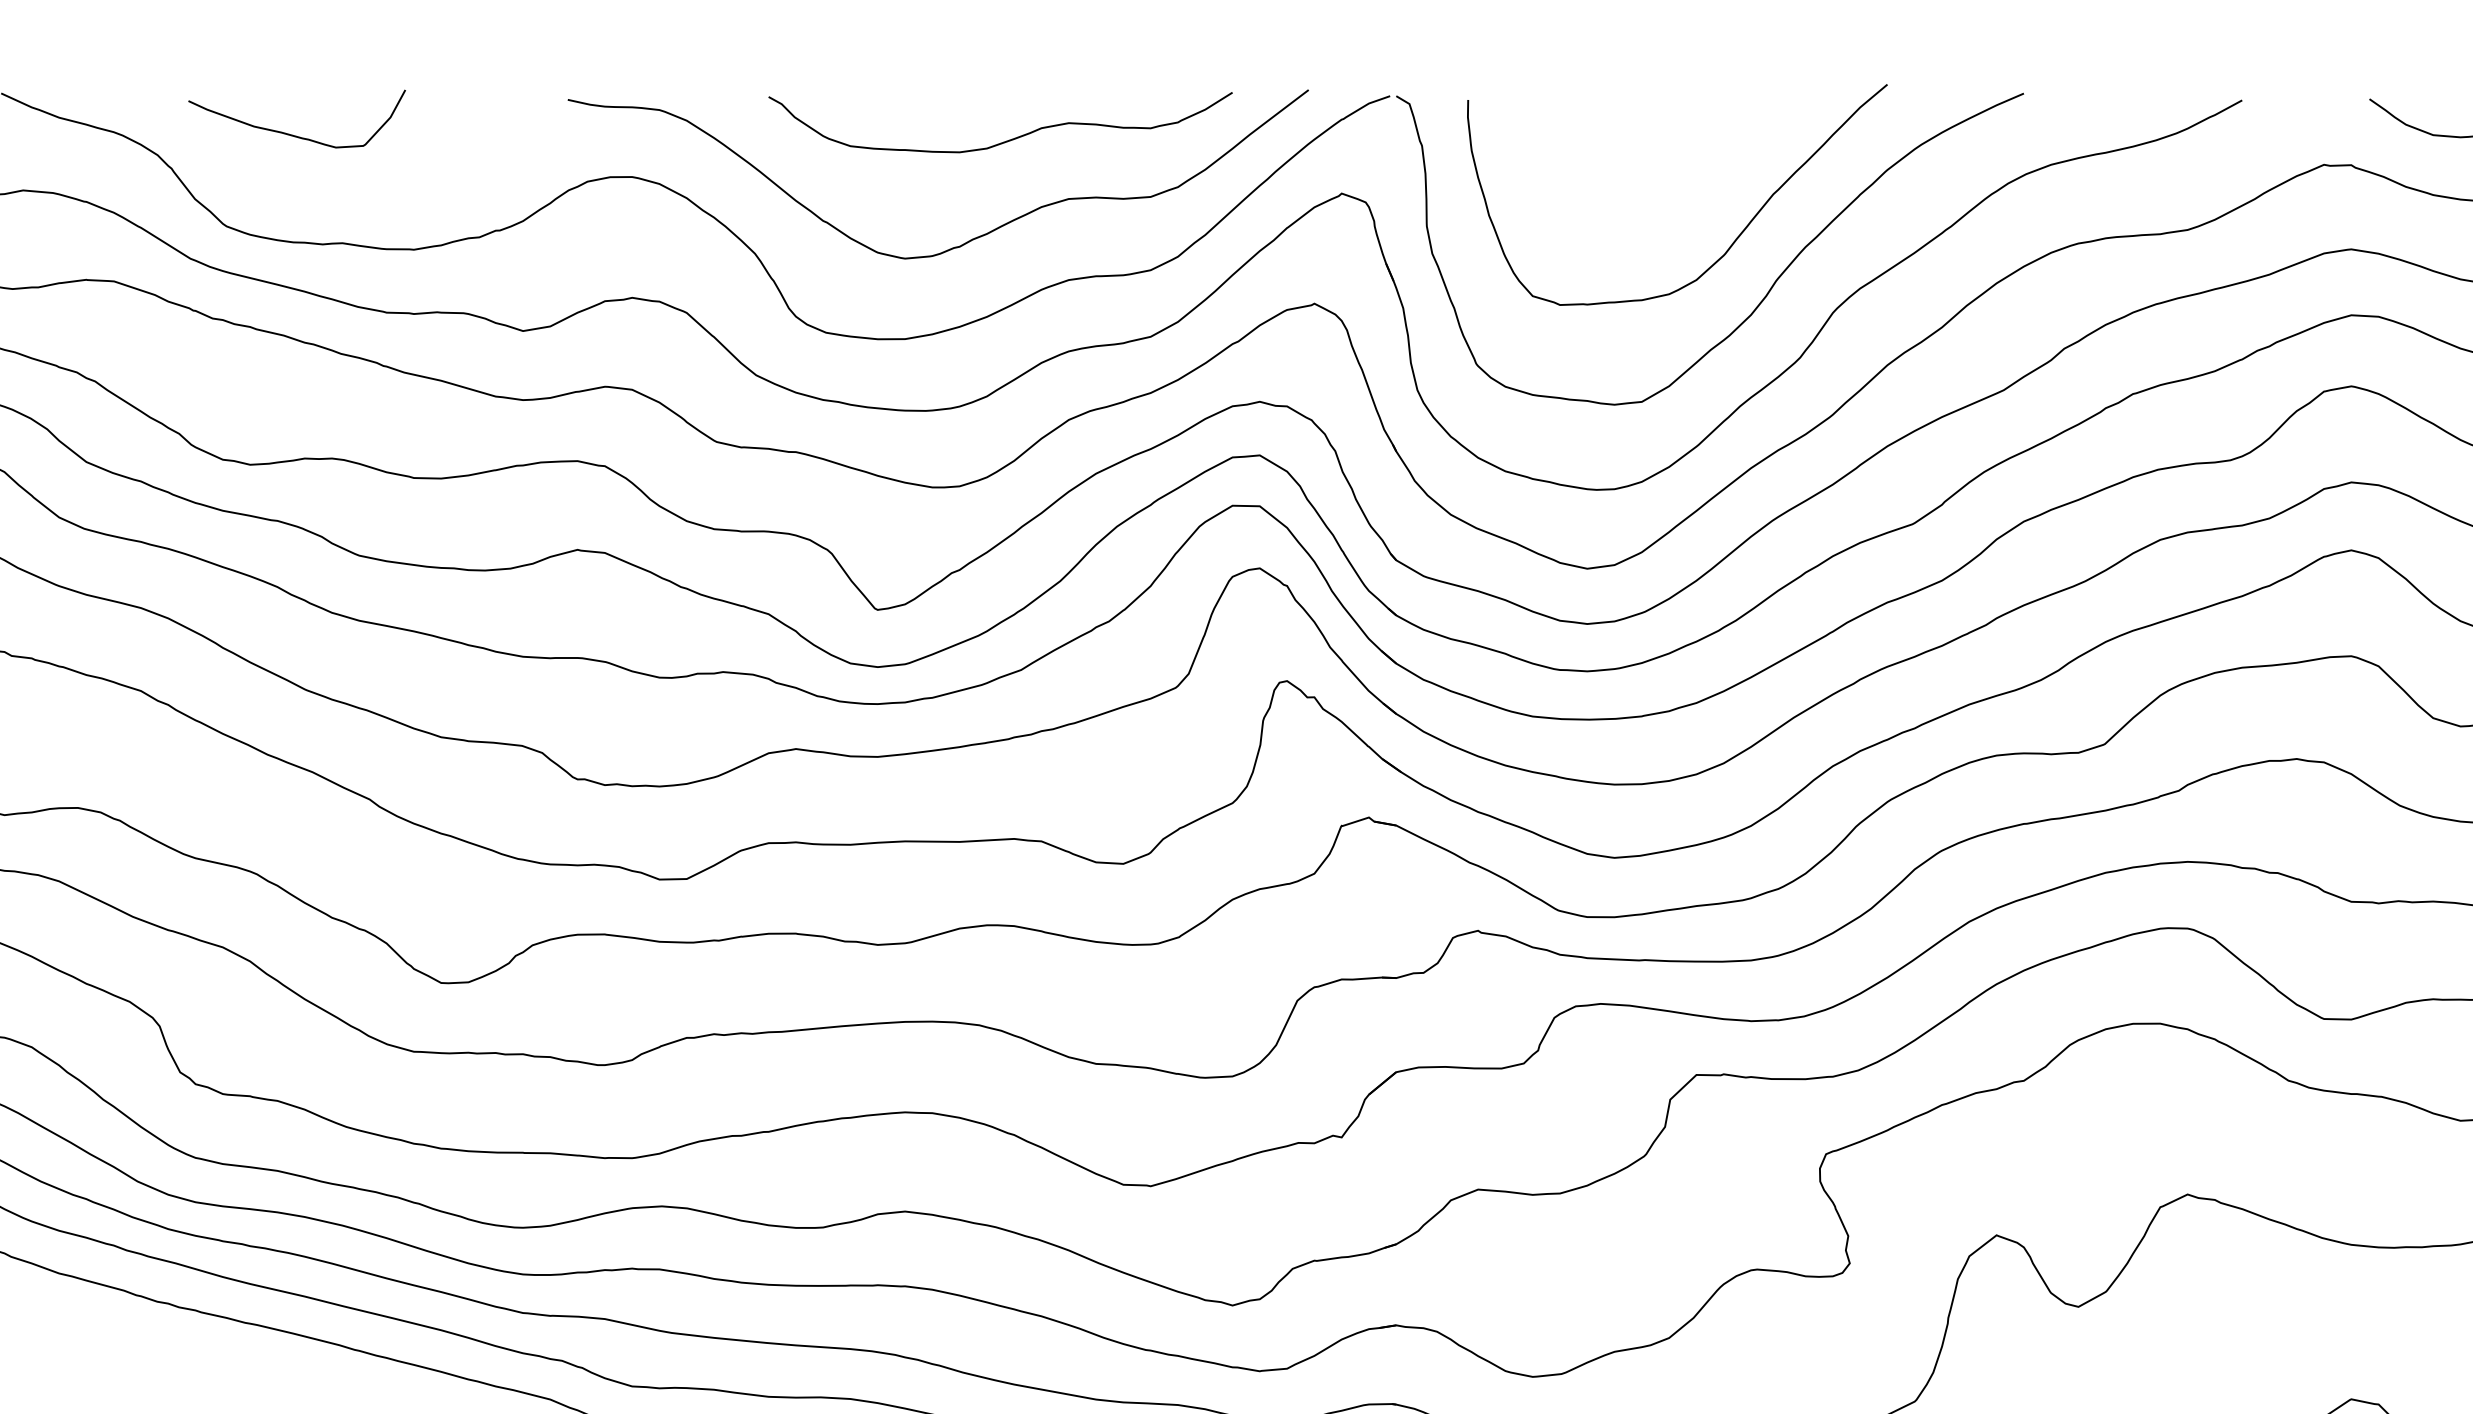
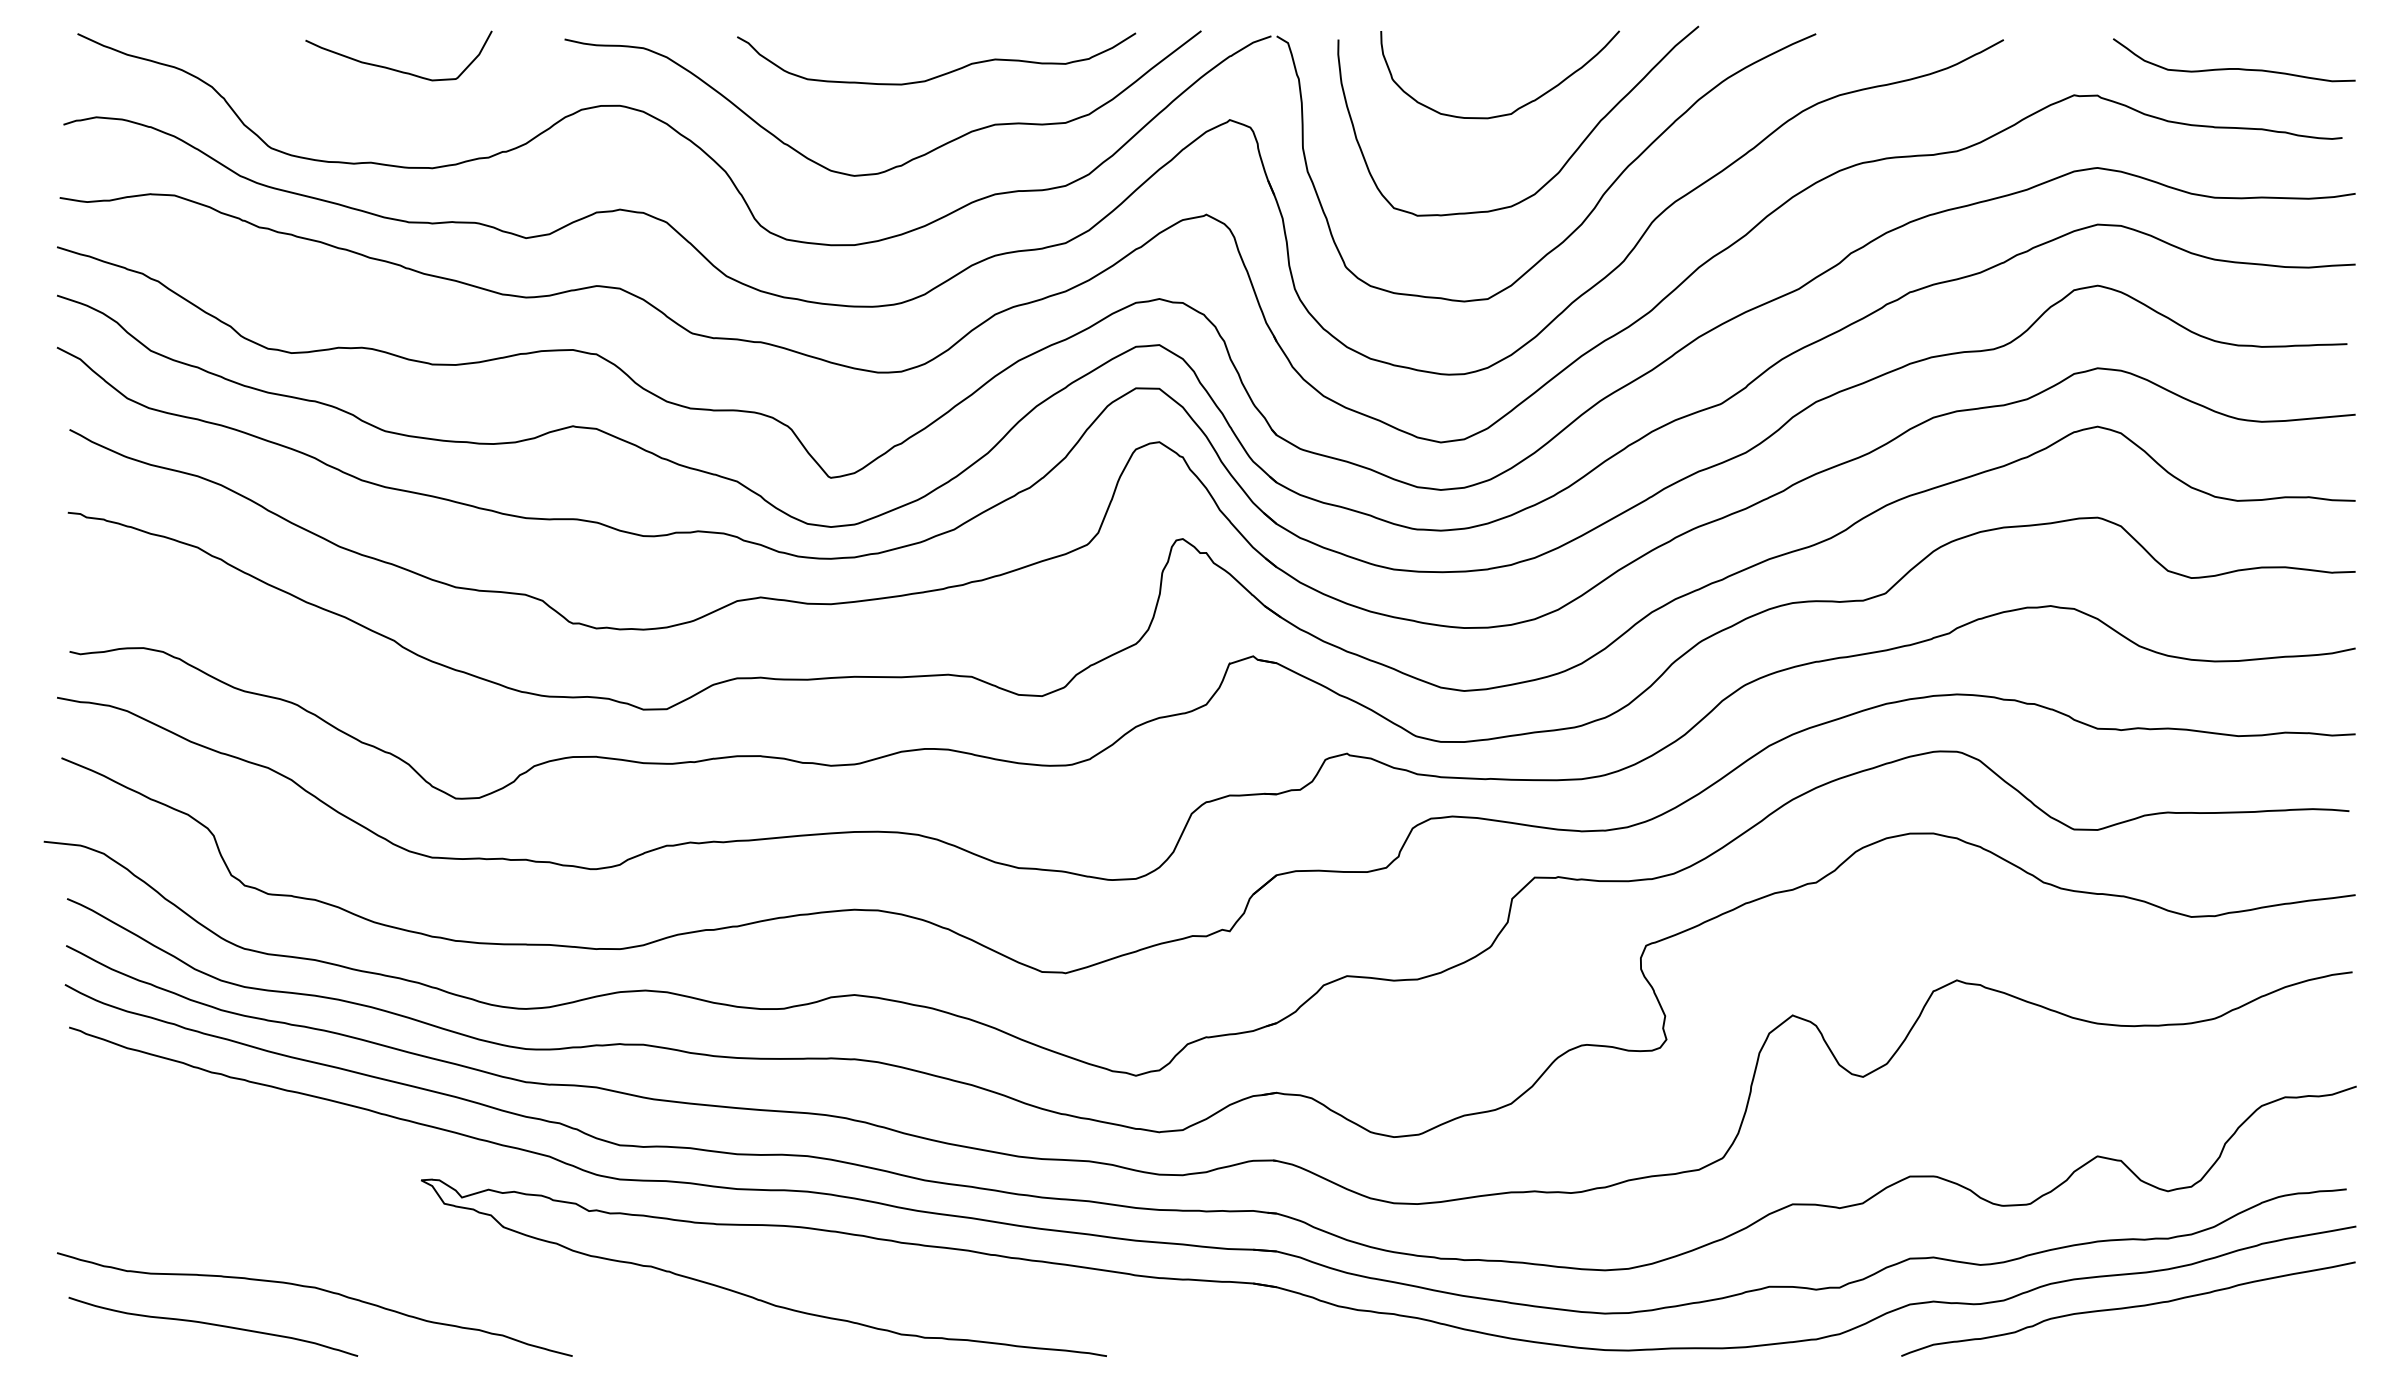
curve: (290, 133) -> (393, 68), moved
curve: (1677, 179) -> (1518, 107), added

